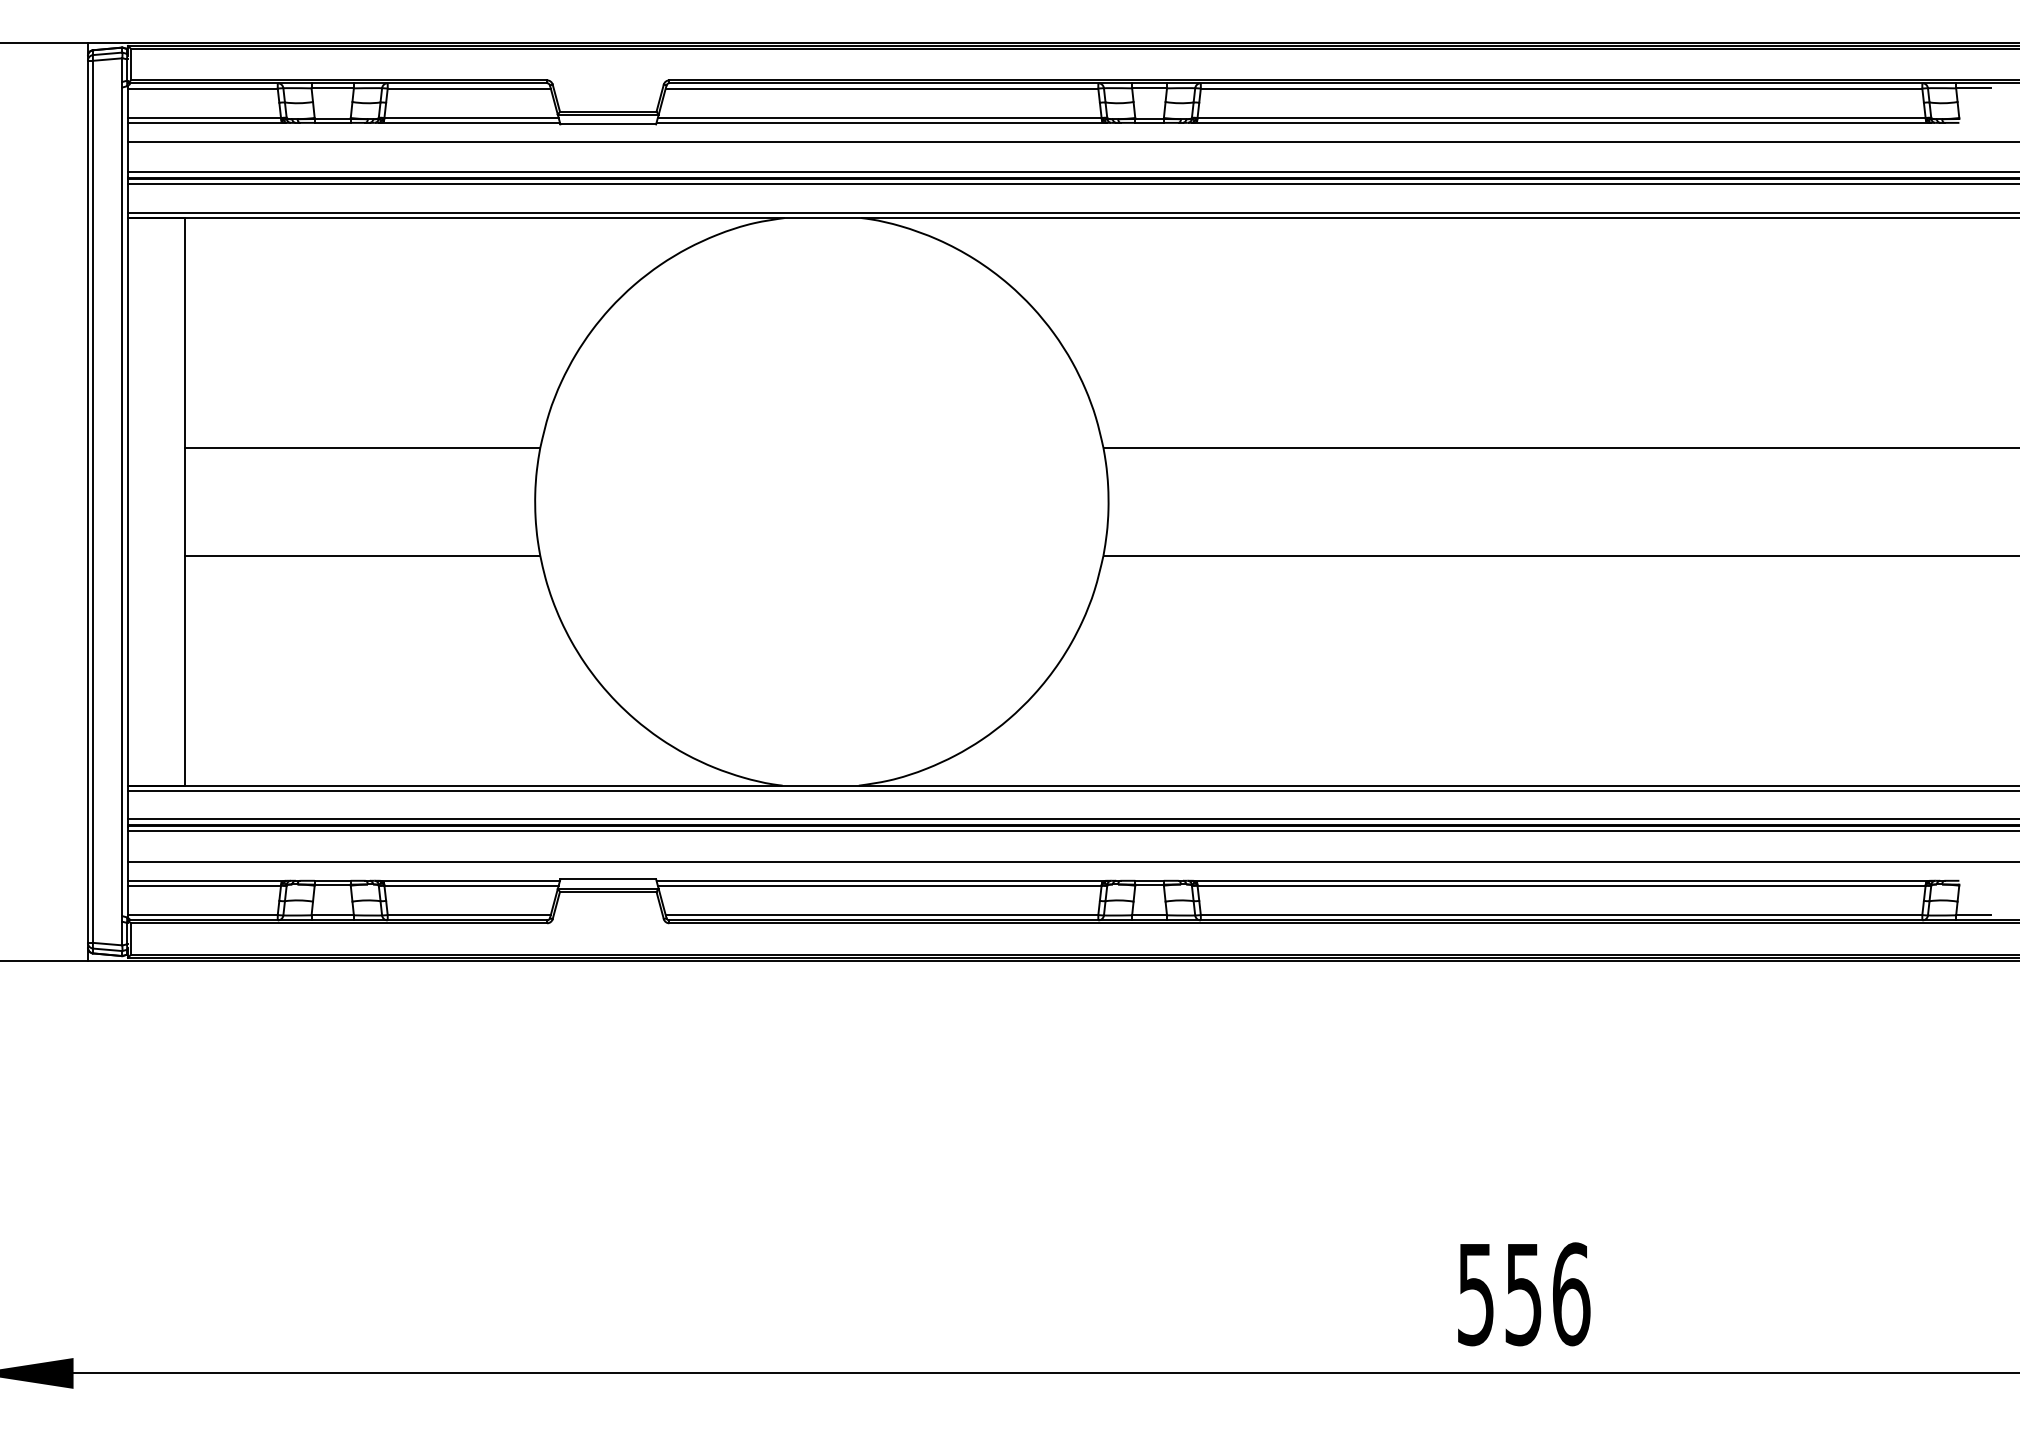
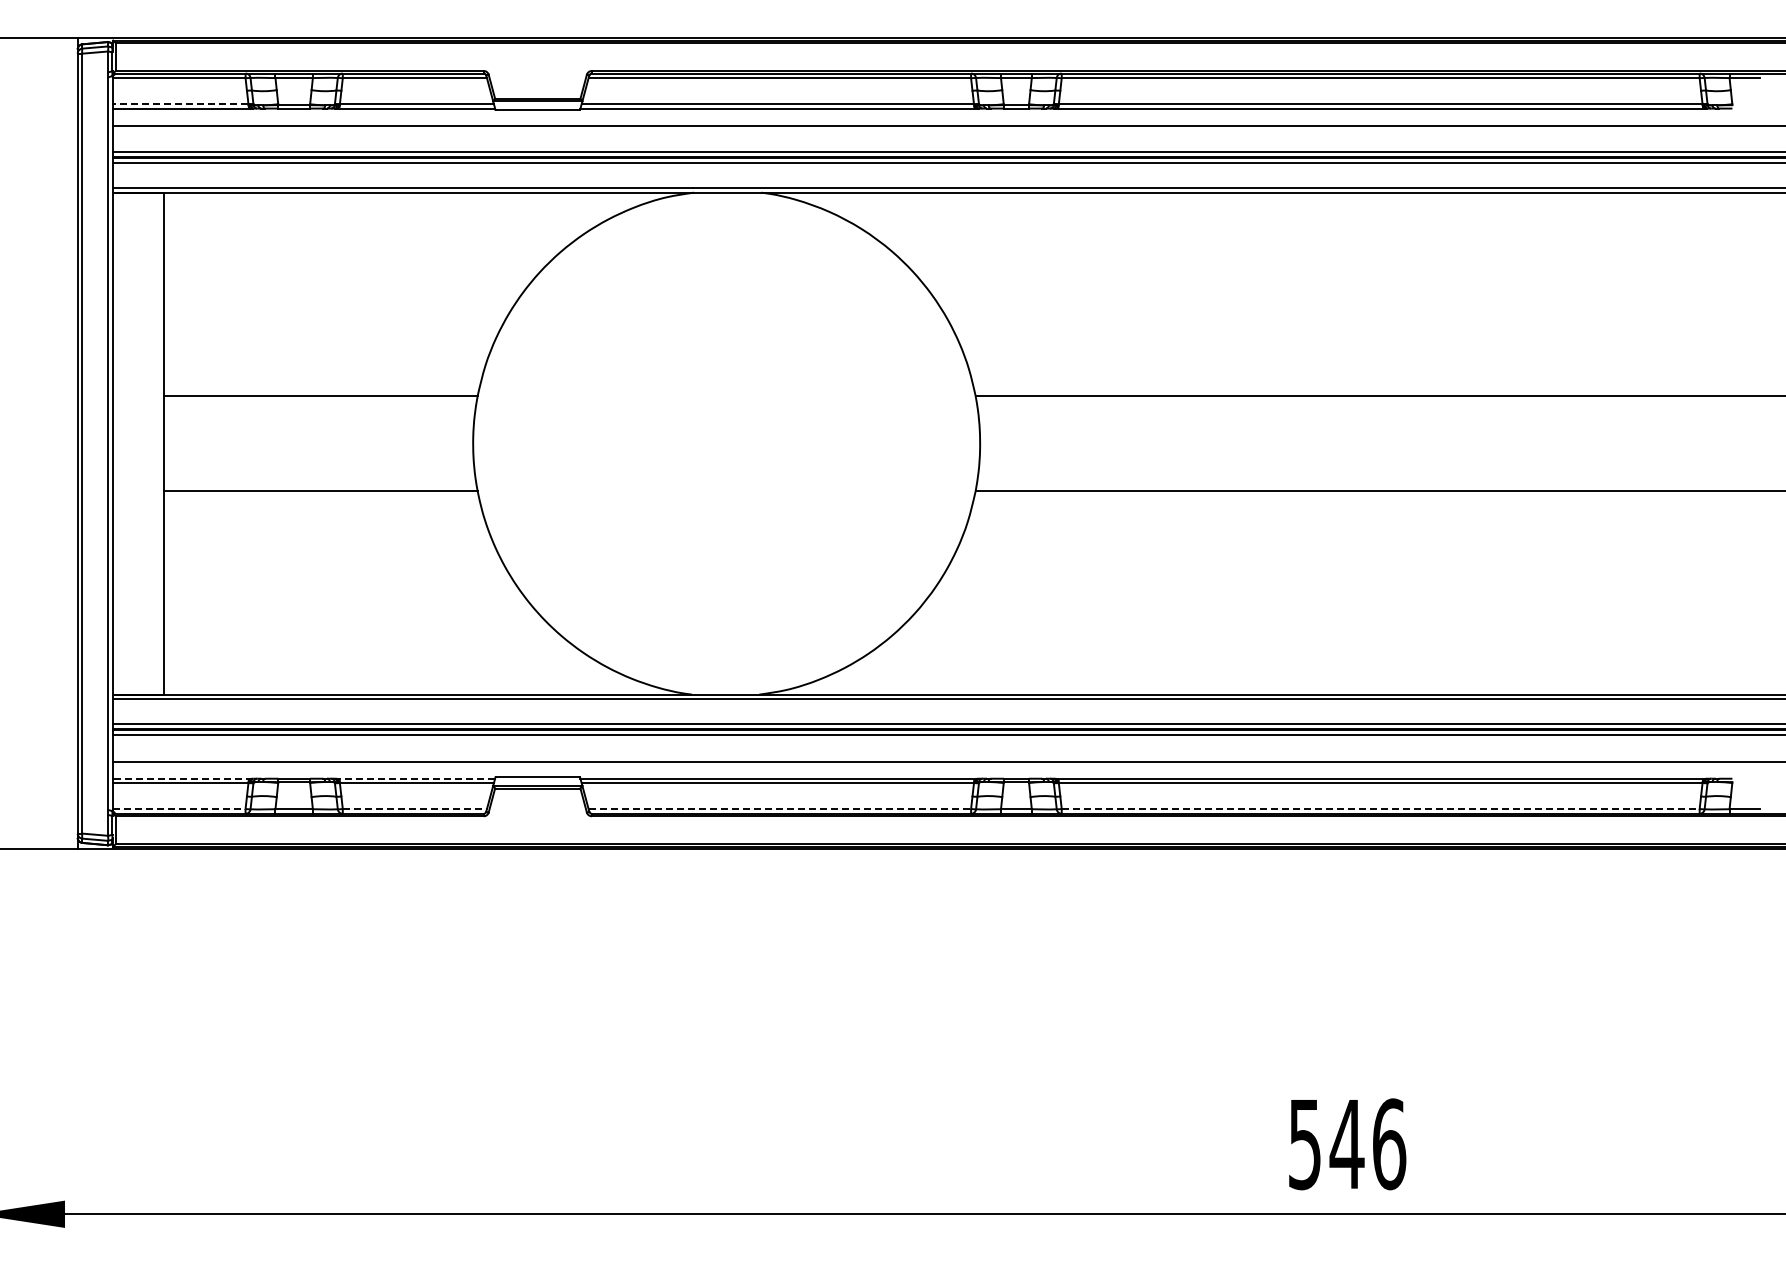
line: (204, 118) -> (180, 104), solid -> dashed
line: (207, 880) -> (183, 778), solid -> dashed
line: (469, 880) -> (415, 778), solid -> dashed
line: (203, 915) -> (179, 809), solid -> dashed
line: (469, 915) -> (415, 809), solid -> dashed
line: (882, 915) -> (780, 809), solid -> dashed
line: (1561, 915) -> (1380, 809), solid -> dashed
text: (1522, 1295) -> (1346, 1145), 556 -> 546

